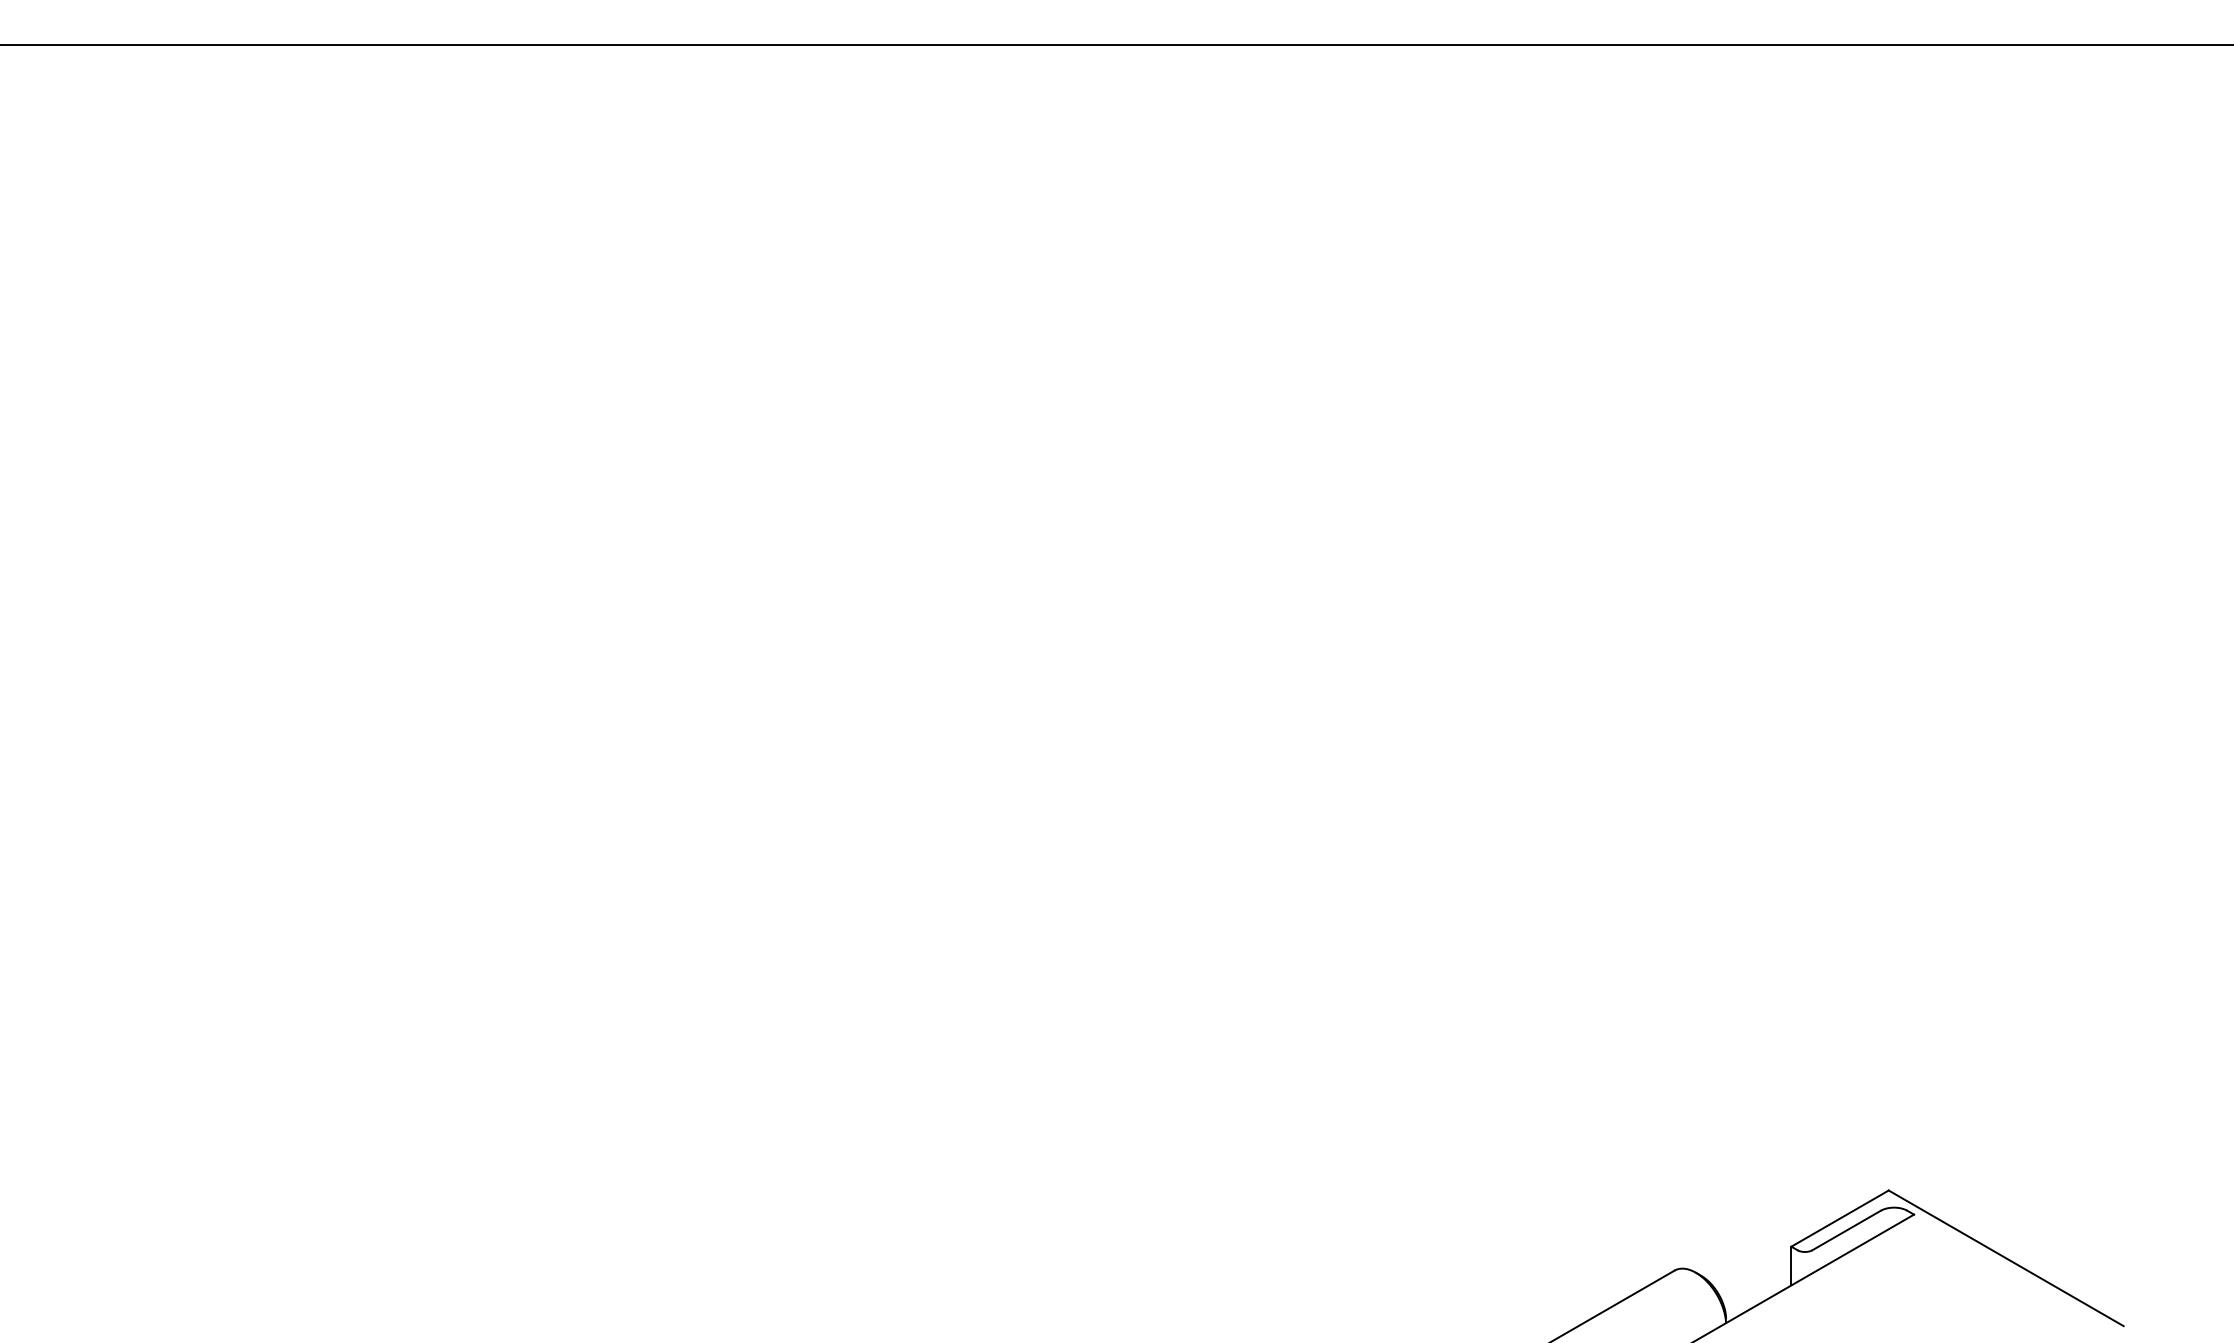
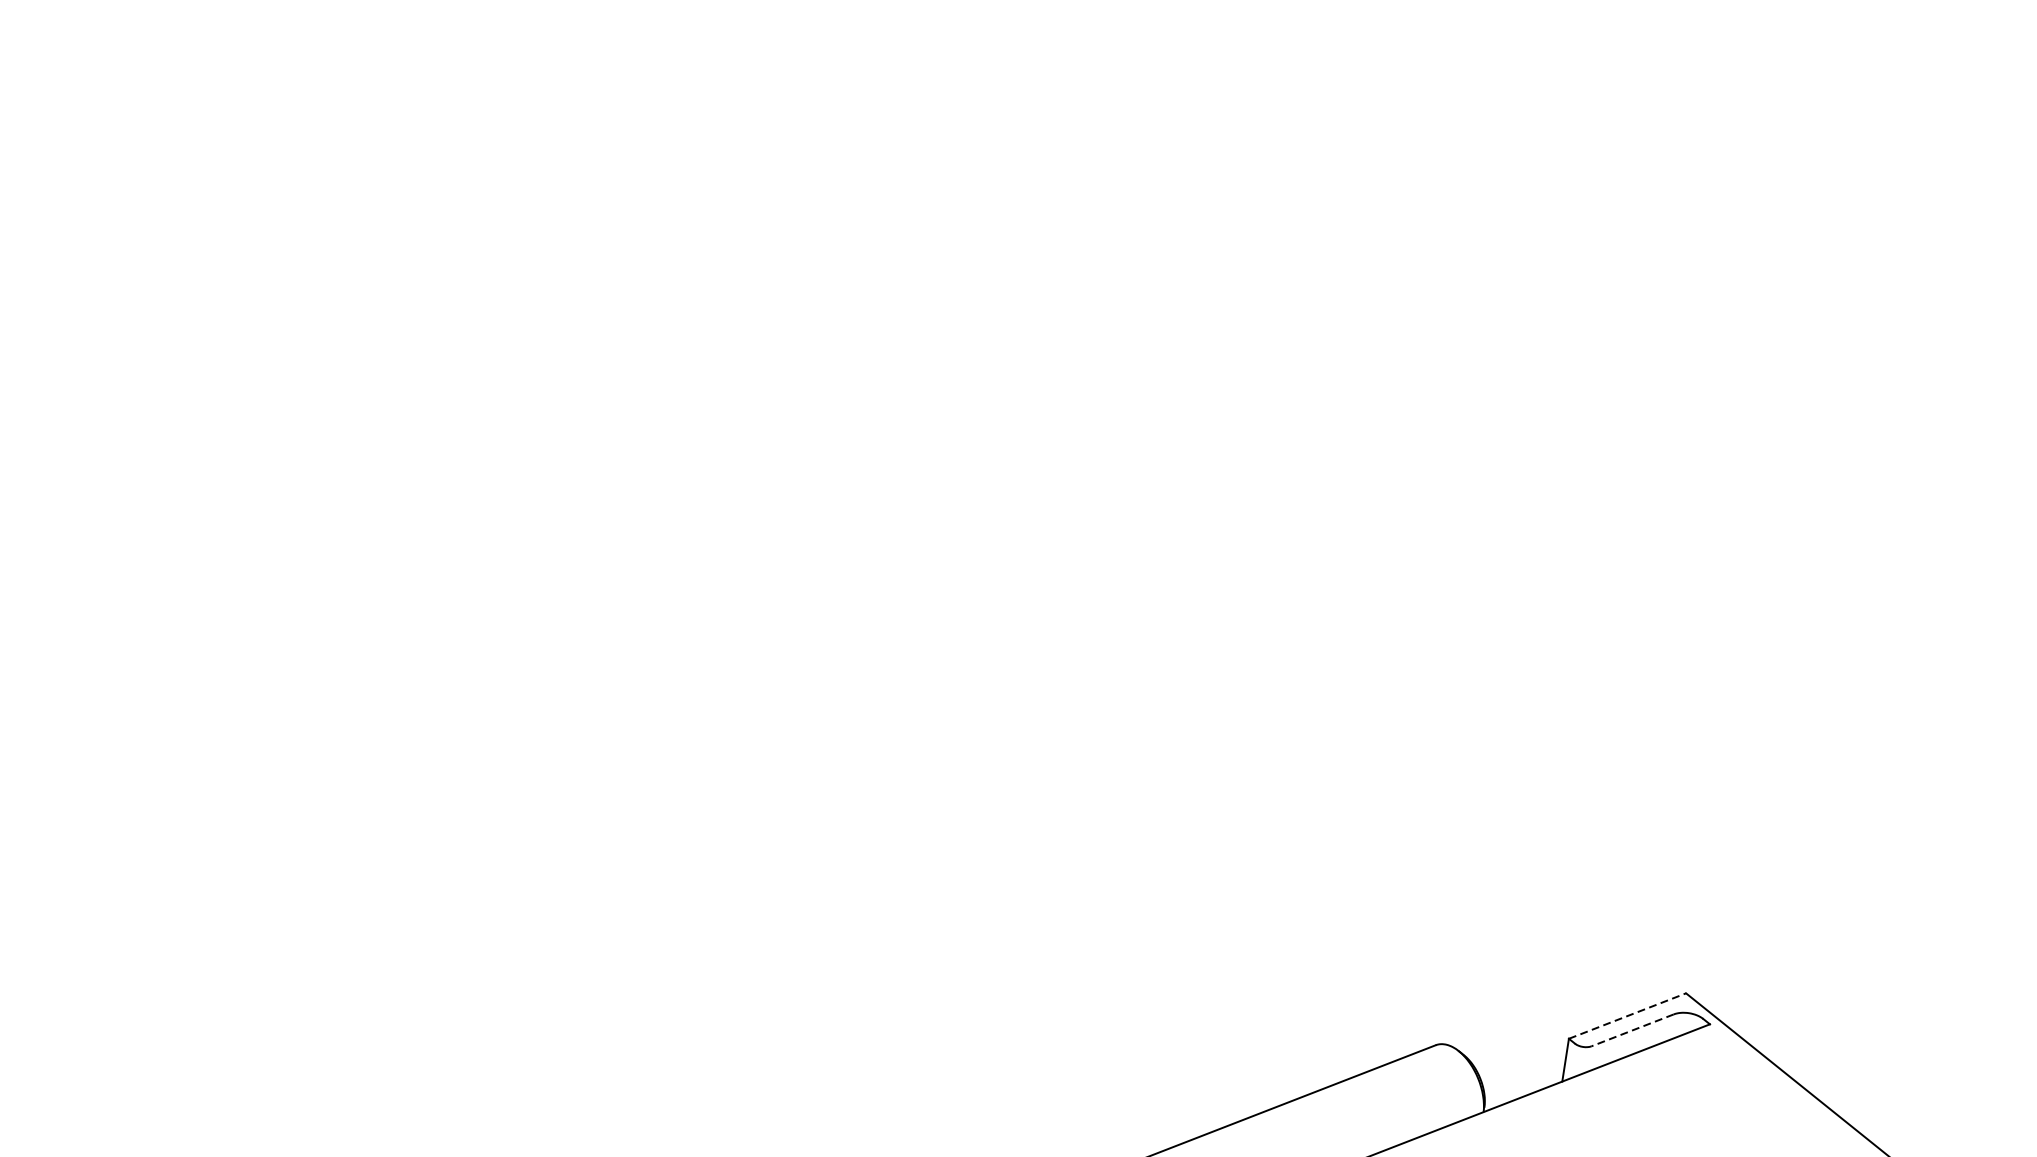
line: (1840, 1218) -> (1628, 1016), solid -> dashed
line: (1846, 1230) -> (1632, 1030), solid -> dashed

